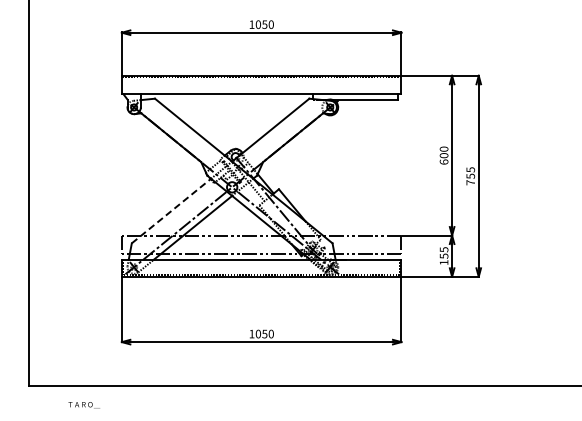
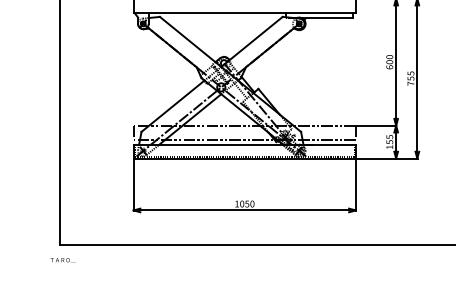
line: (171, 210) -> (173, 105), dashed -> solid
text: (83, 405) -> (62, 260), moved

